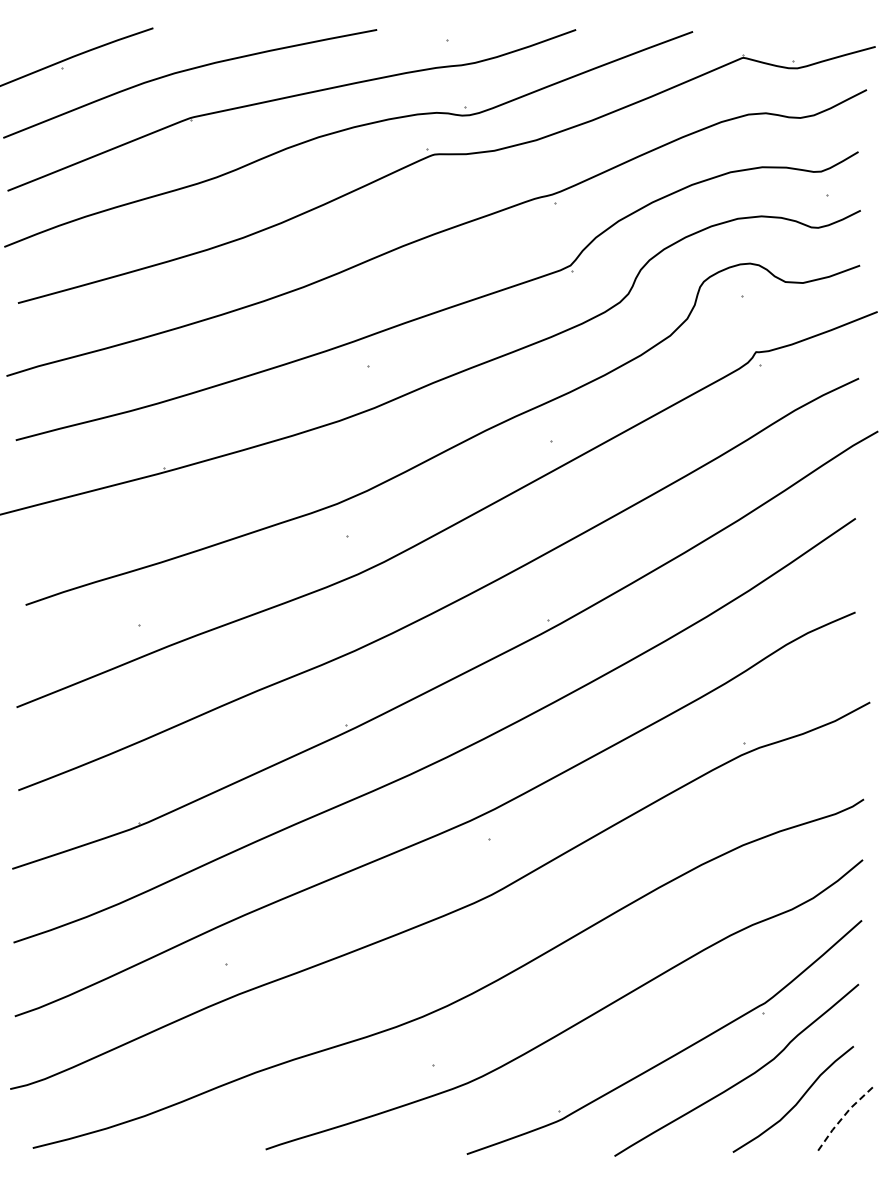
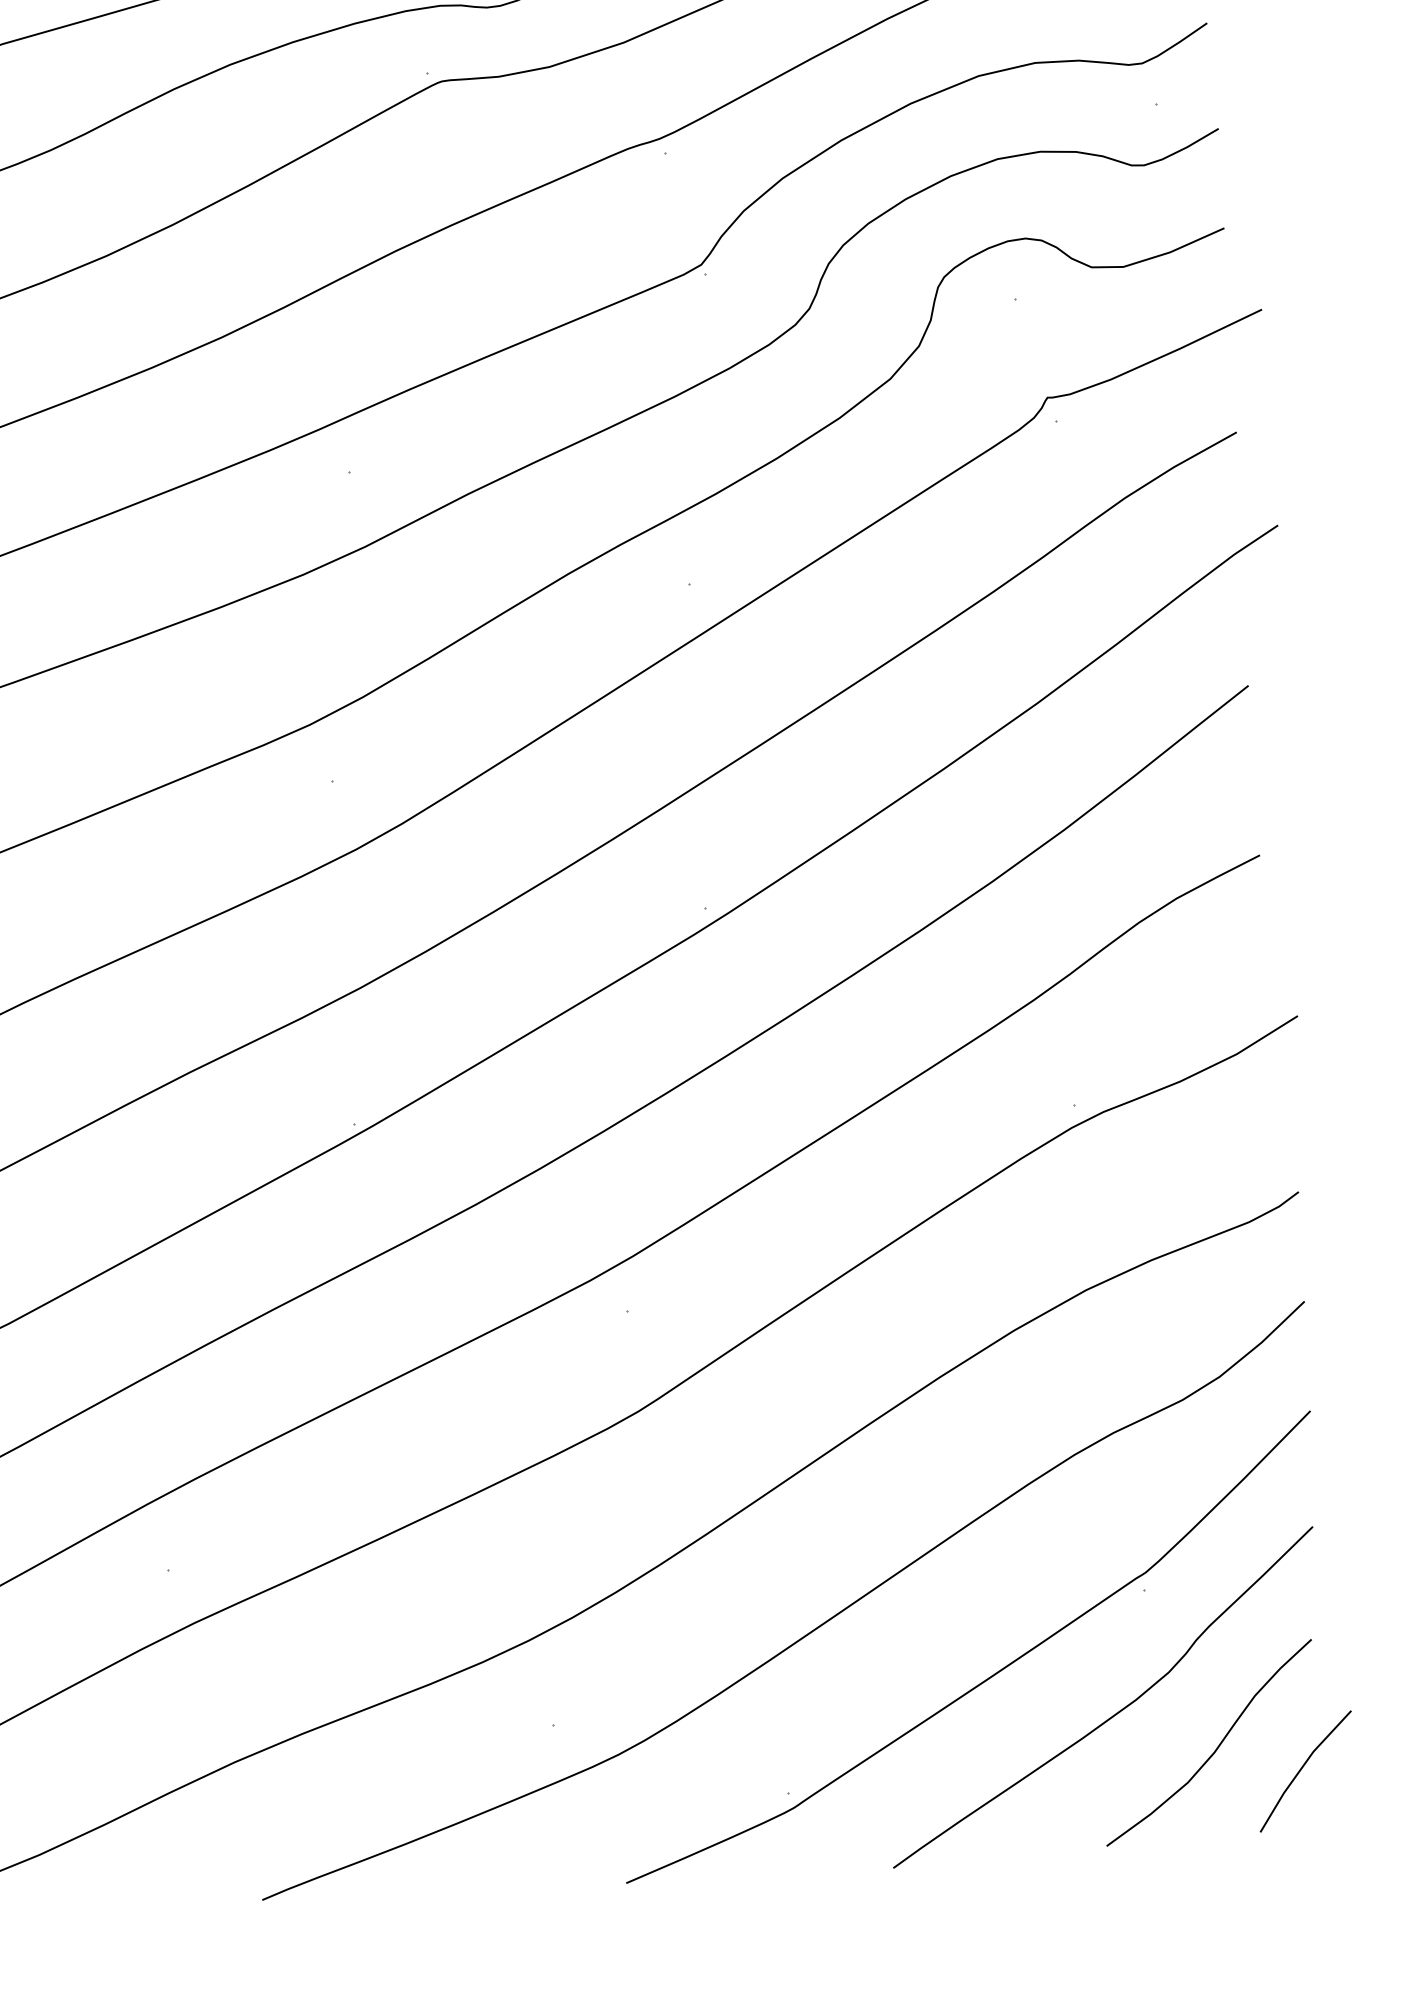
line: (843, 1117) -> (1302, 1769), dashed -> solid

